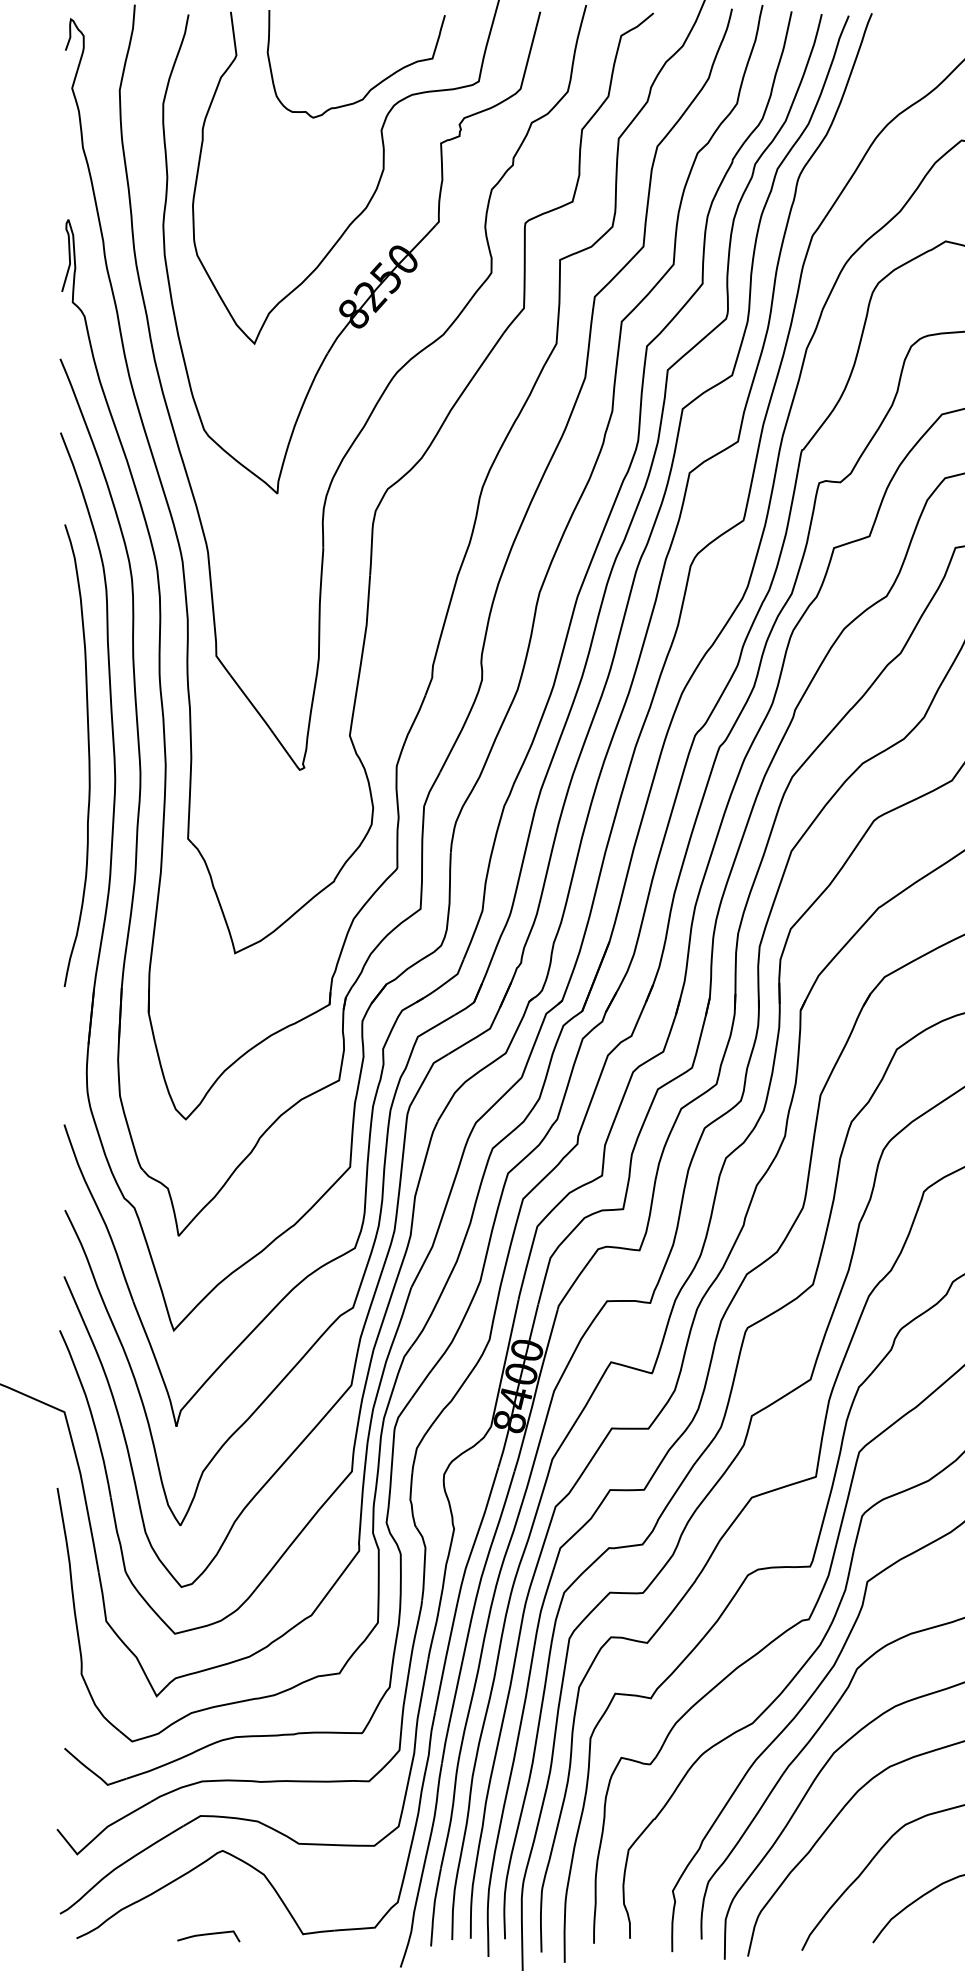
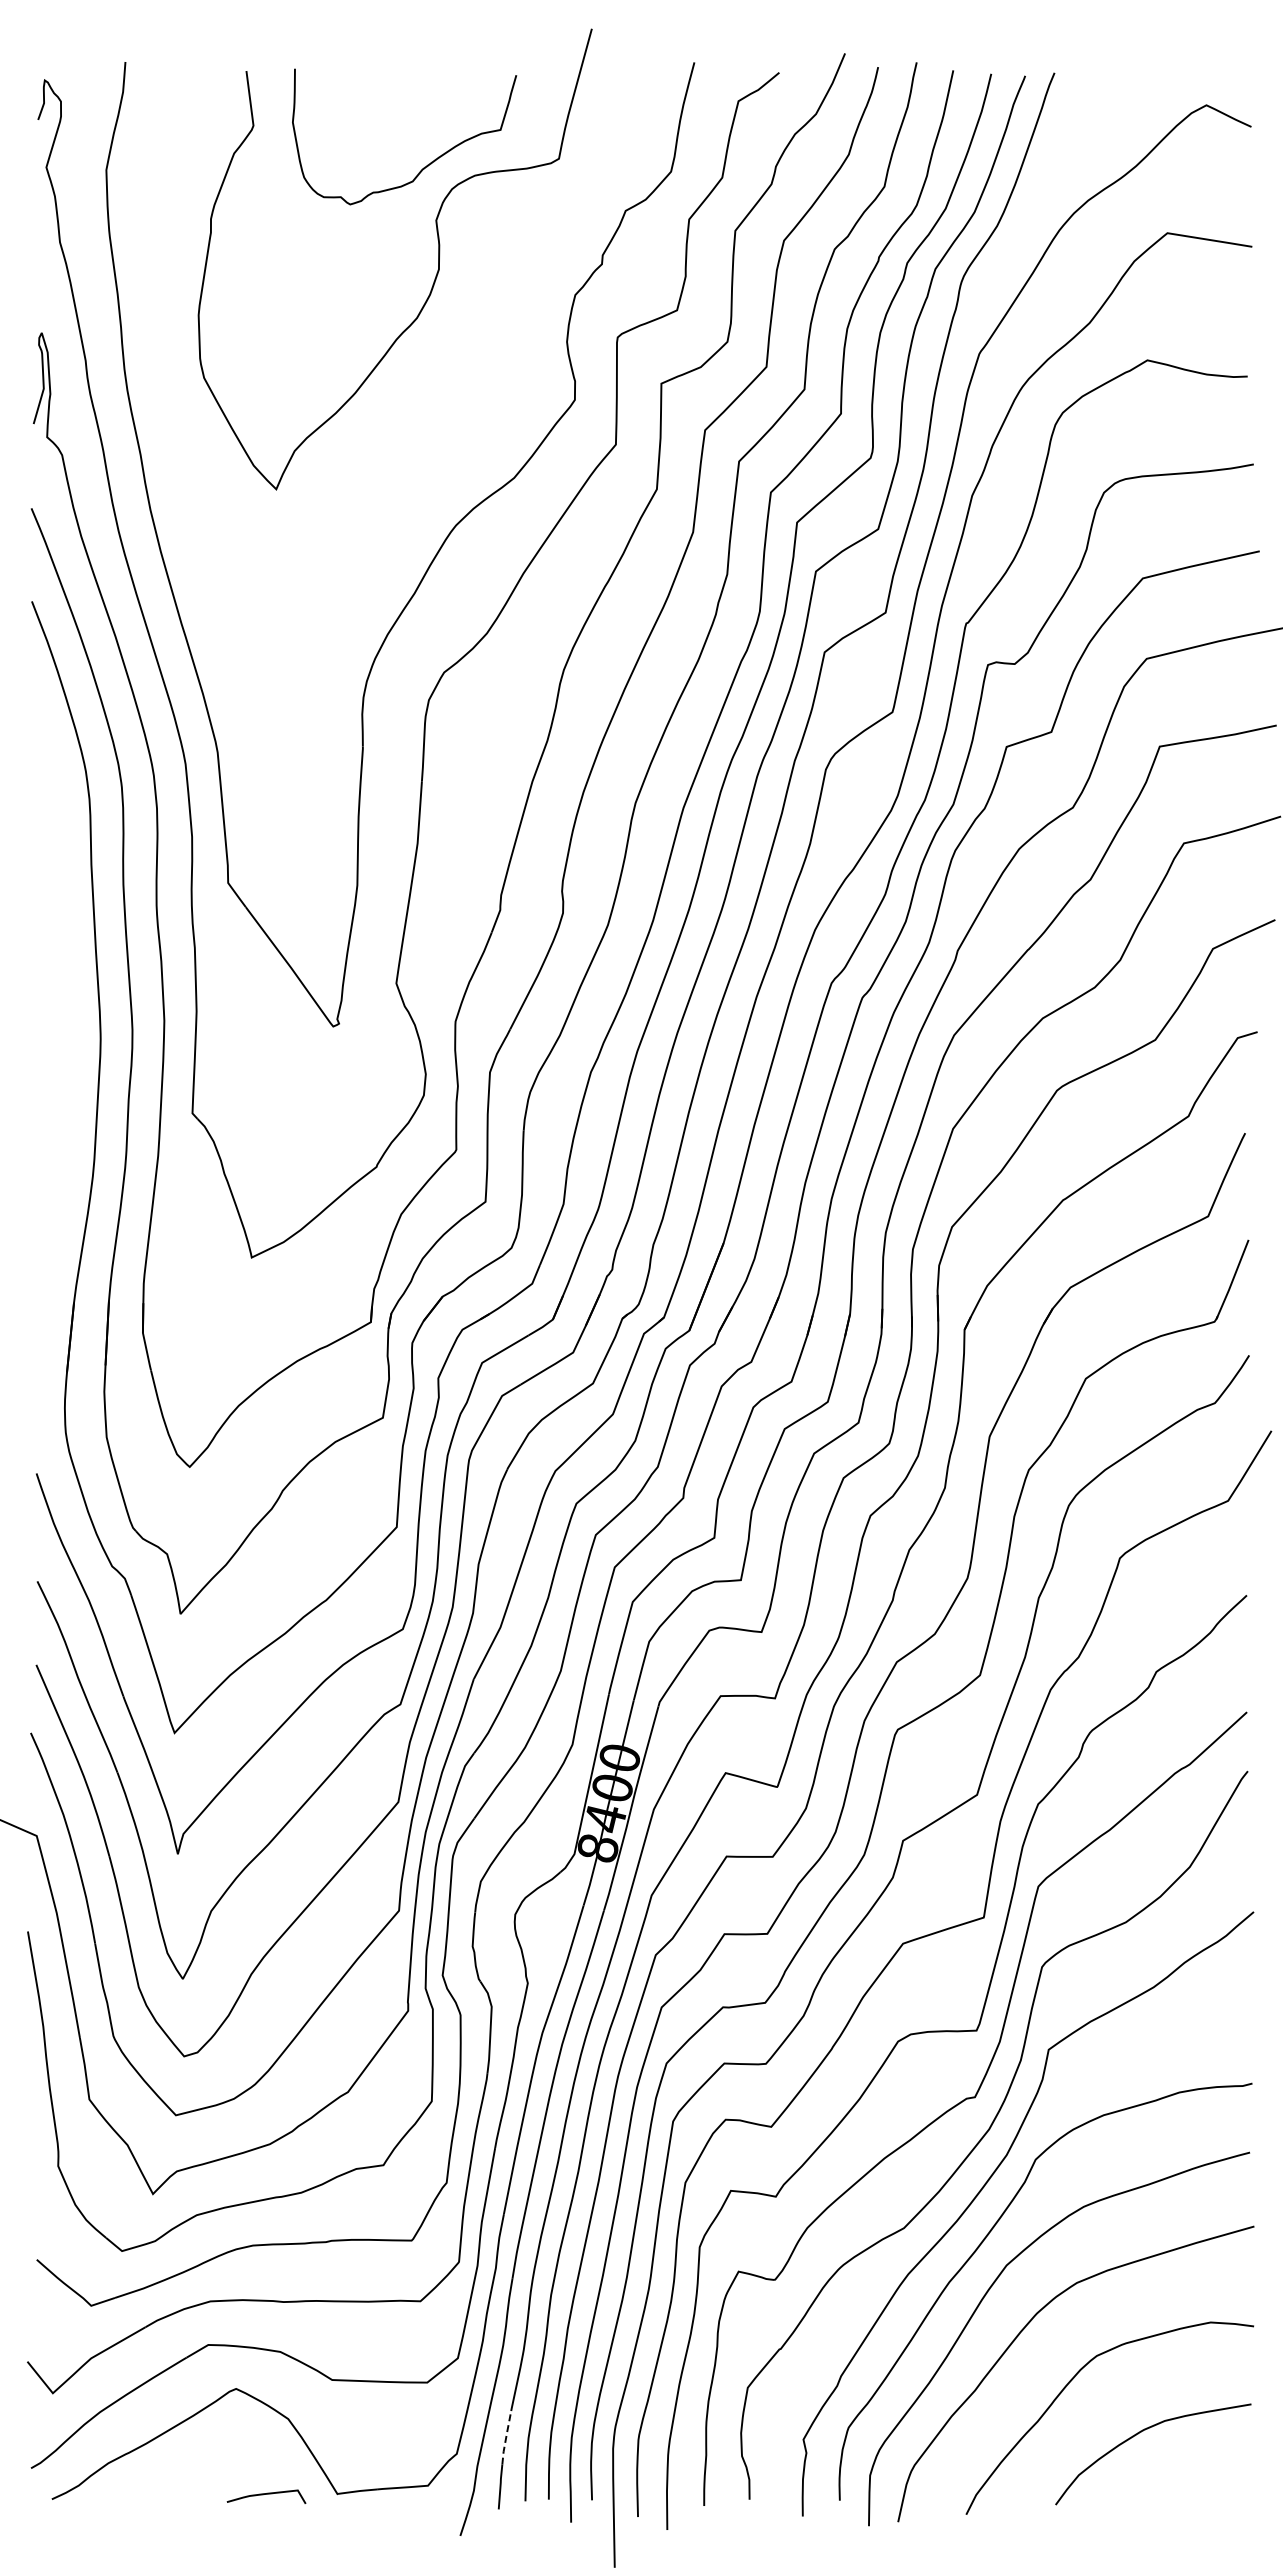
part: (371, 270) -> (423, 397), removed
curve: (88, 753) -> (66, 1005), removed
line: (437, 1889) -> (506, 2437), solid -> dashed
curve: (208, 1934) -> (266, 2494), moved

